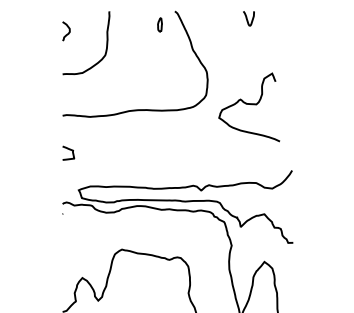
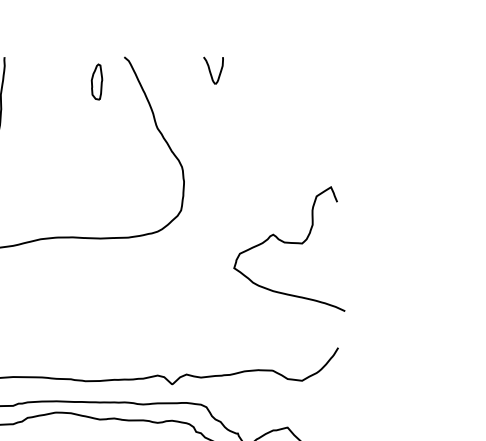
part: (248, 18) -> (212, 70), moved
part: (159, 24) -> (96, 81), size x1.43
curve: (251, 105) -> (293, 245), moved

